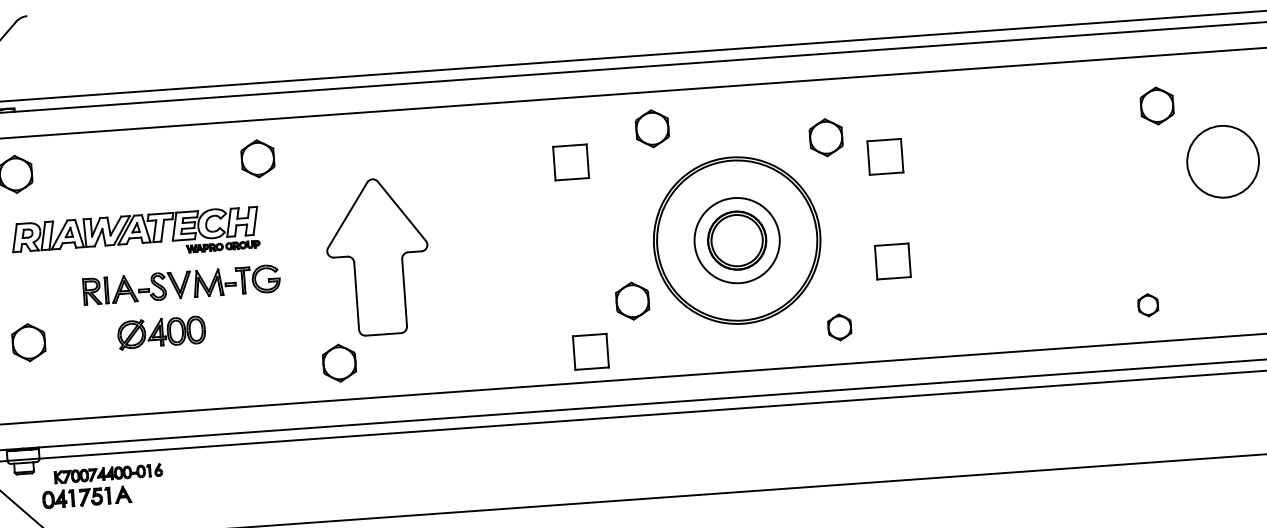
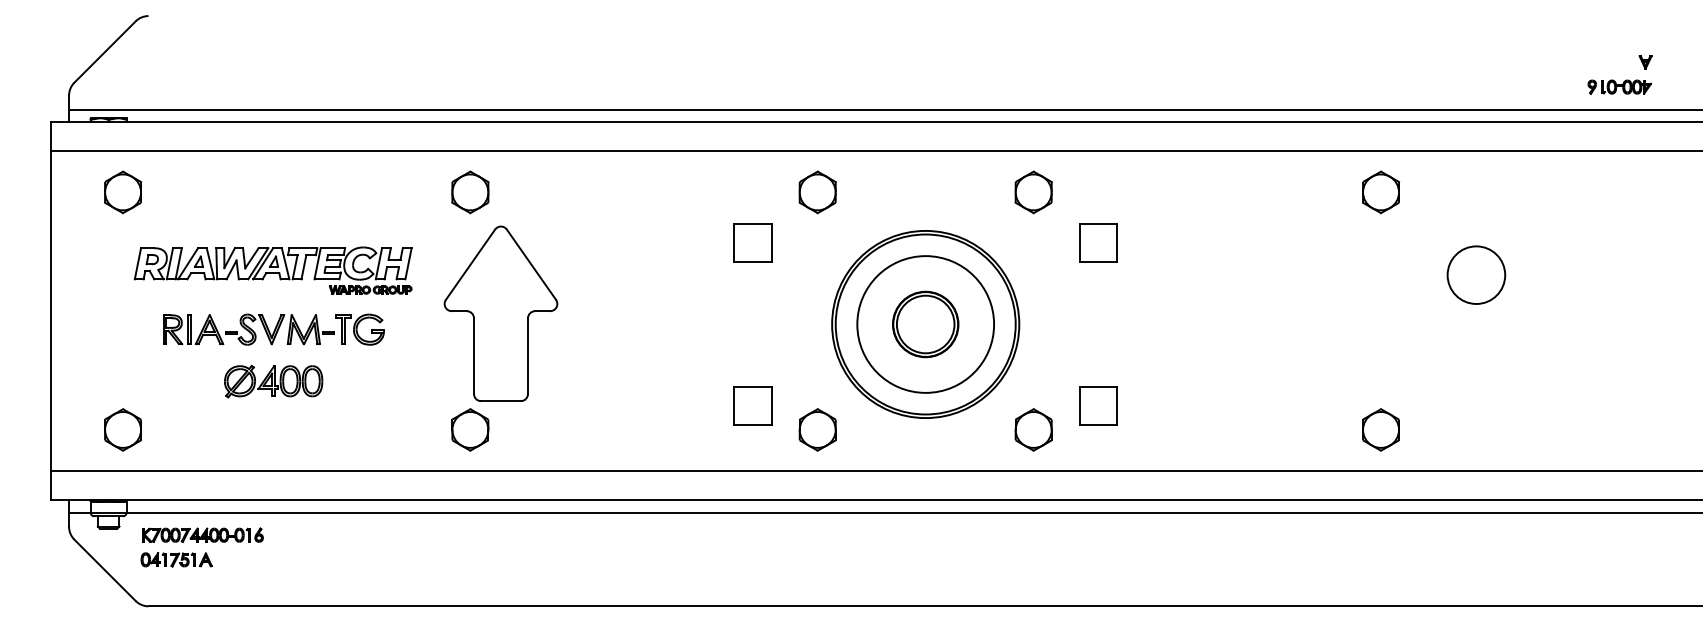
part: (1157, 106) -> (1381, 192), moved
part: (652, 128) -> (817, 192), moved
part: (826, 137) -> (1033, 192), moved
part: (258, 158) -> (470, 192), moved
circle: (1223, 161) -> (1476, 274), size x0.71
part: (570, 162) -> (752, 242), moved
part: (134, 235) -> (272, 270), moved
circle: (736, 240) -> (925, 324), size x1.43
part: (377, 256) -> (500, 313), moved
part: (892, 260) -> (1098, 405), moved
part: (181, 284) -> (273, 329), moved
part: (632, 300) -> (817, 429), moved
part: (1147, 304) -> (1380, 429), size x1.67
part: (839, 327) -> (1033, 429), size x1.43
part: (28, 342) -> (122, 429), moved
part: (590, 351) -> (752, 405), moved
part: (86, 497) -> (176, 559), size x0.71

